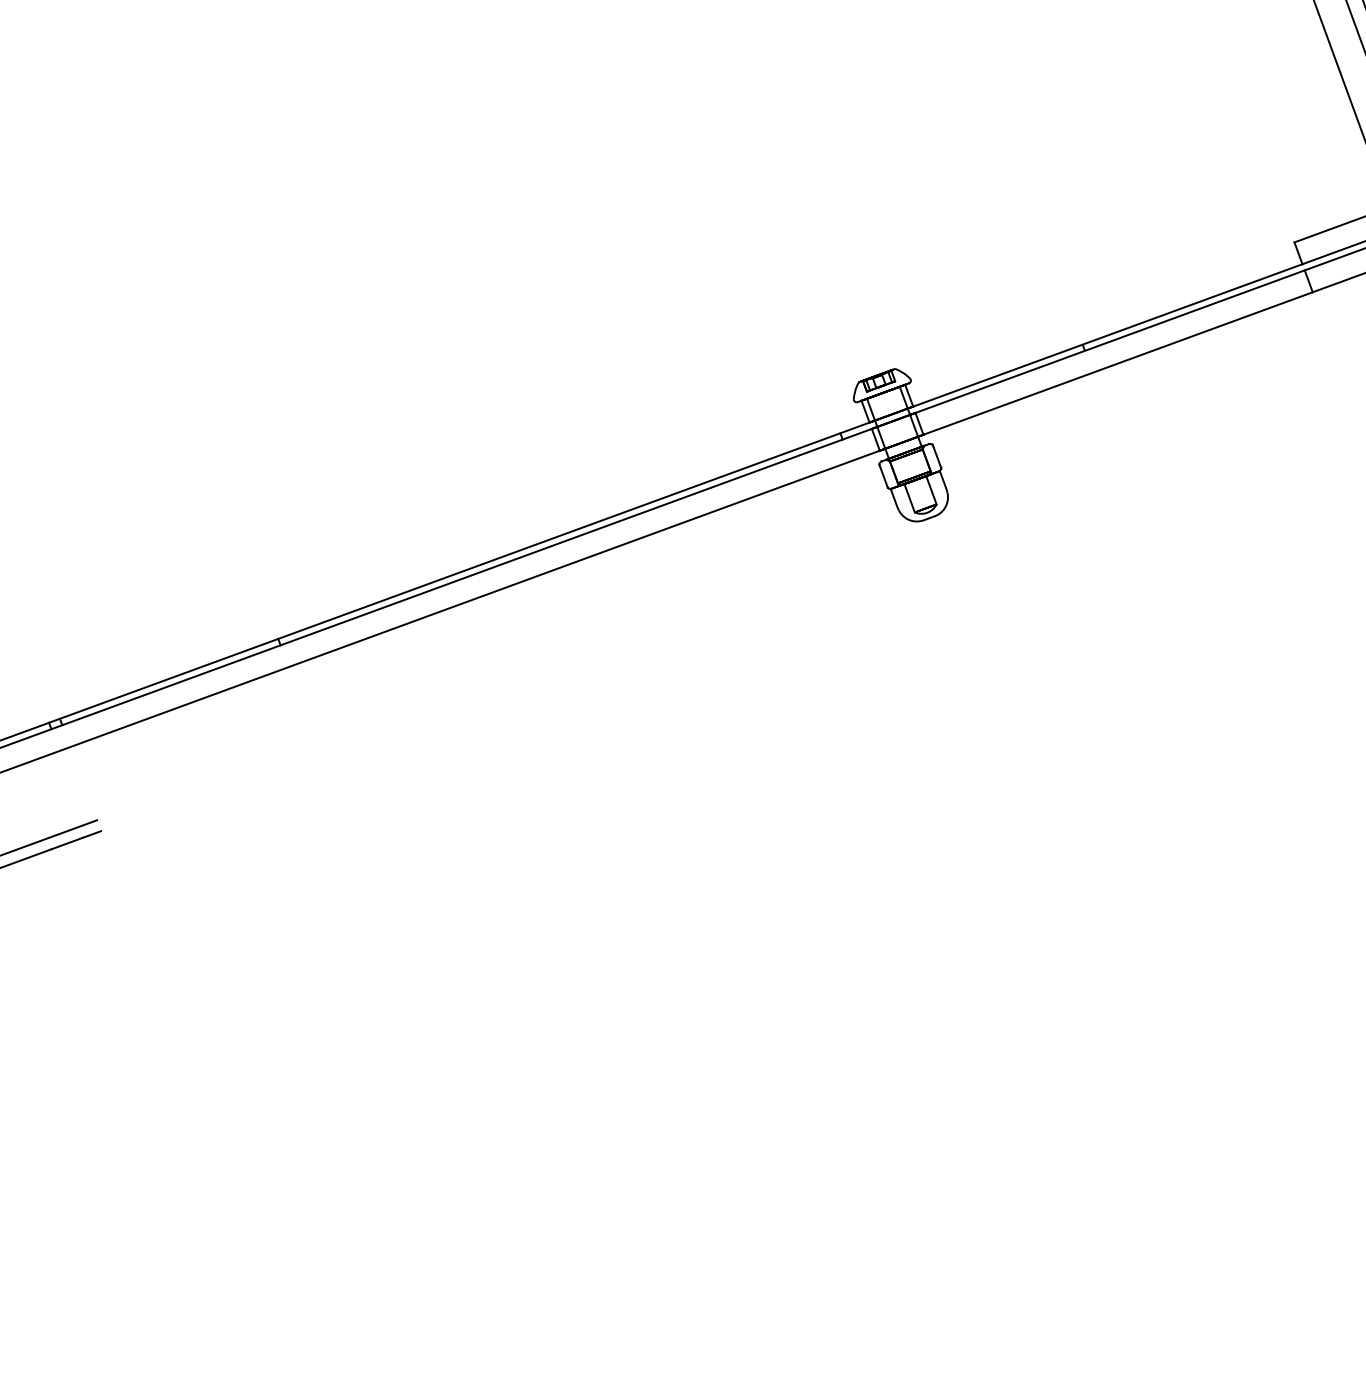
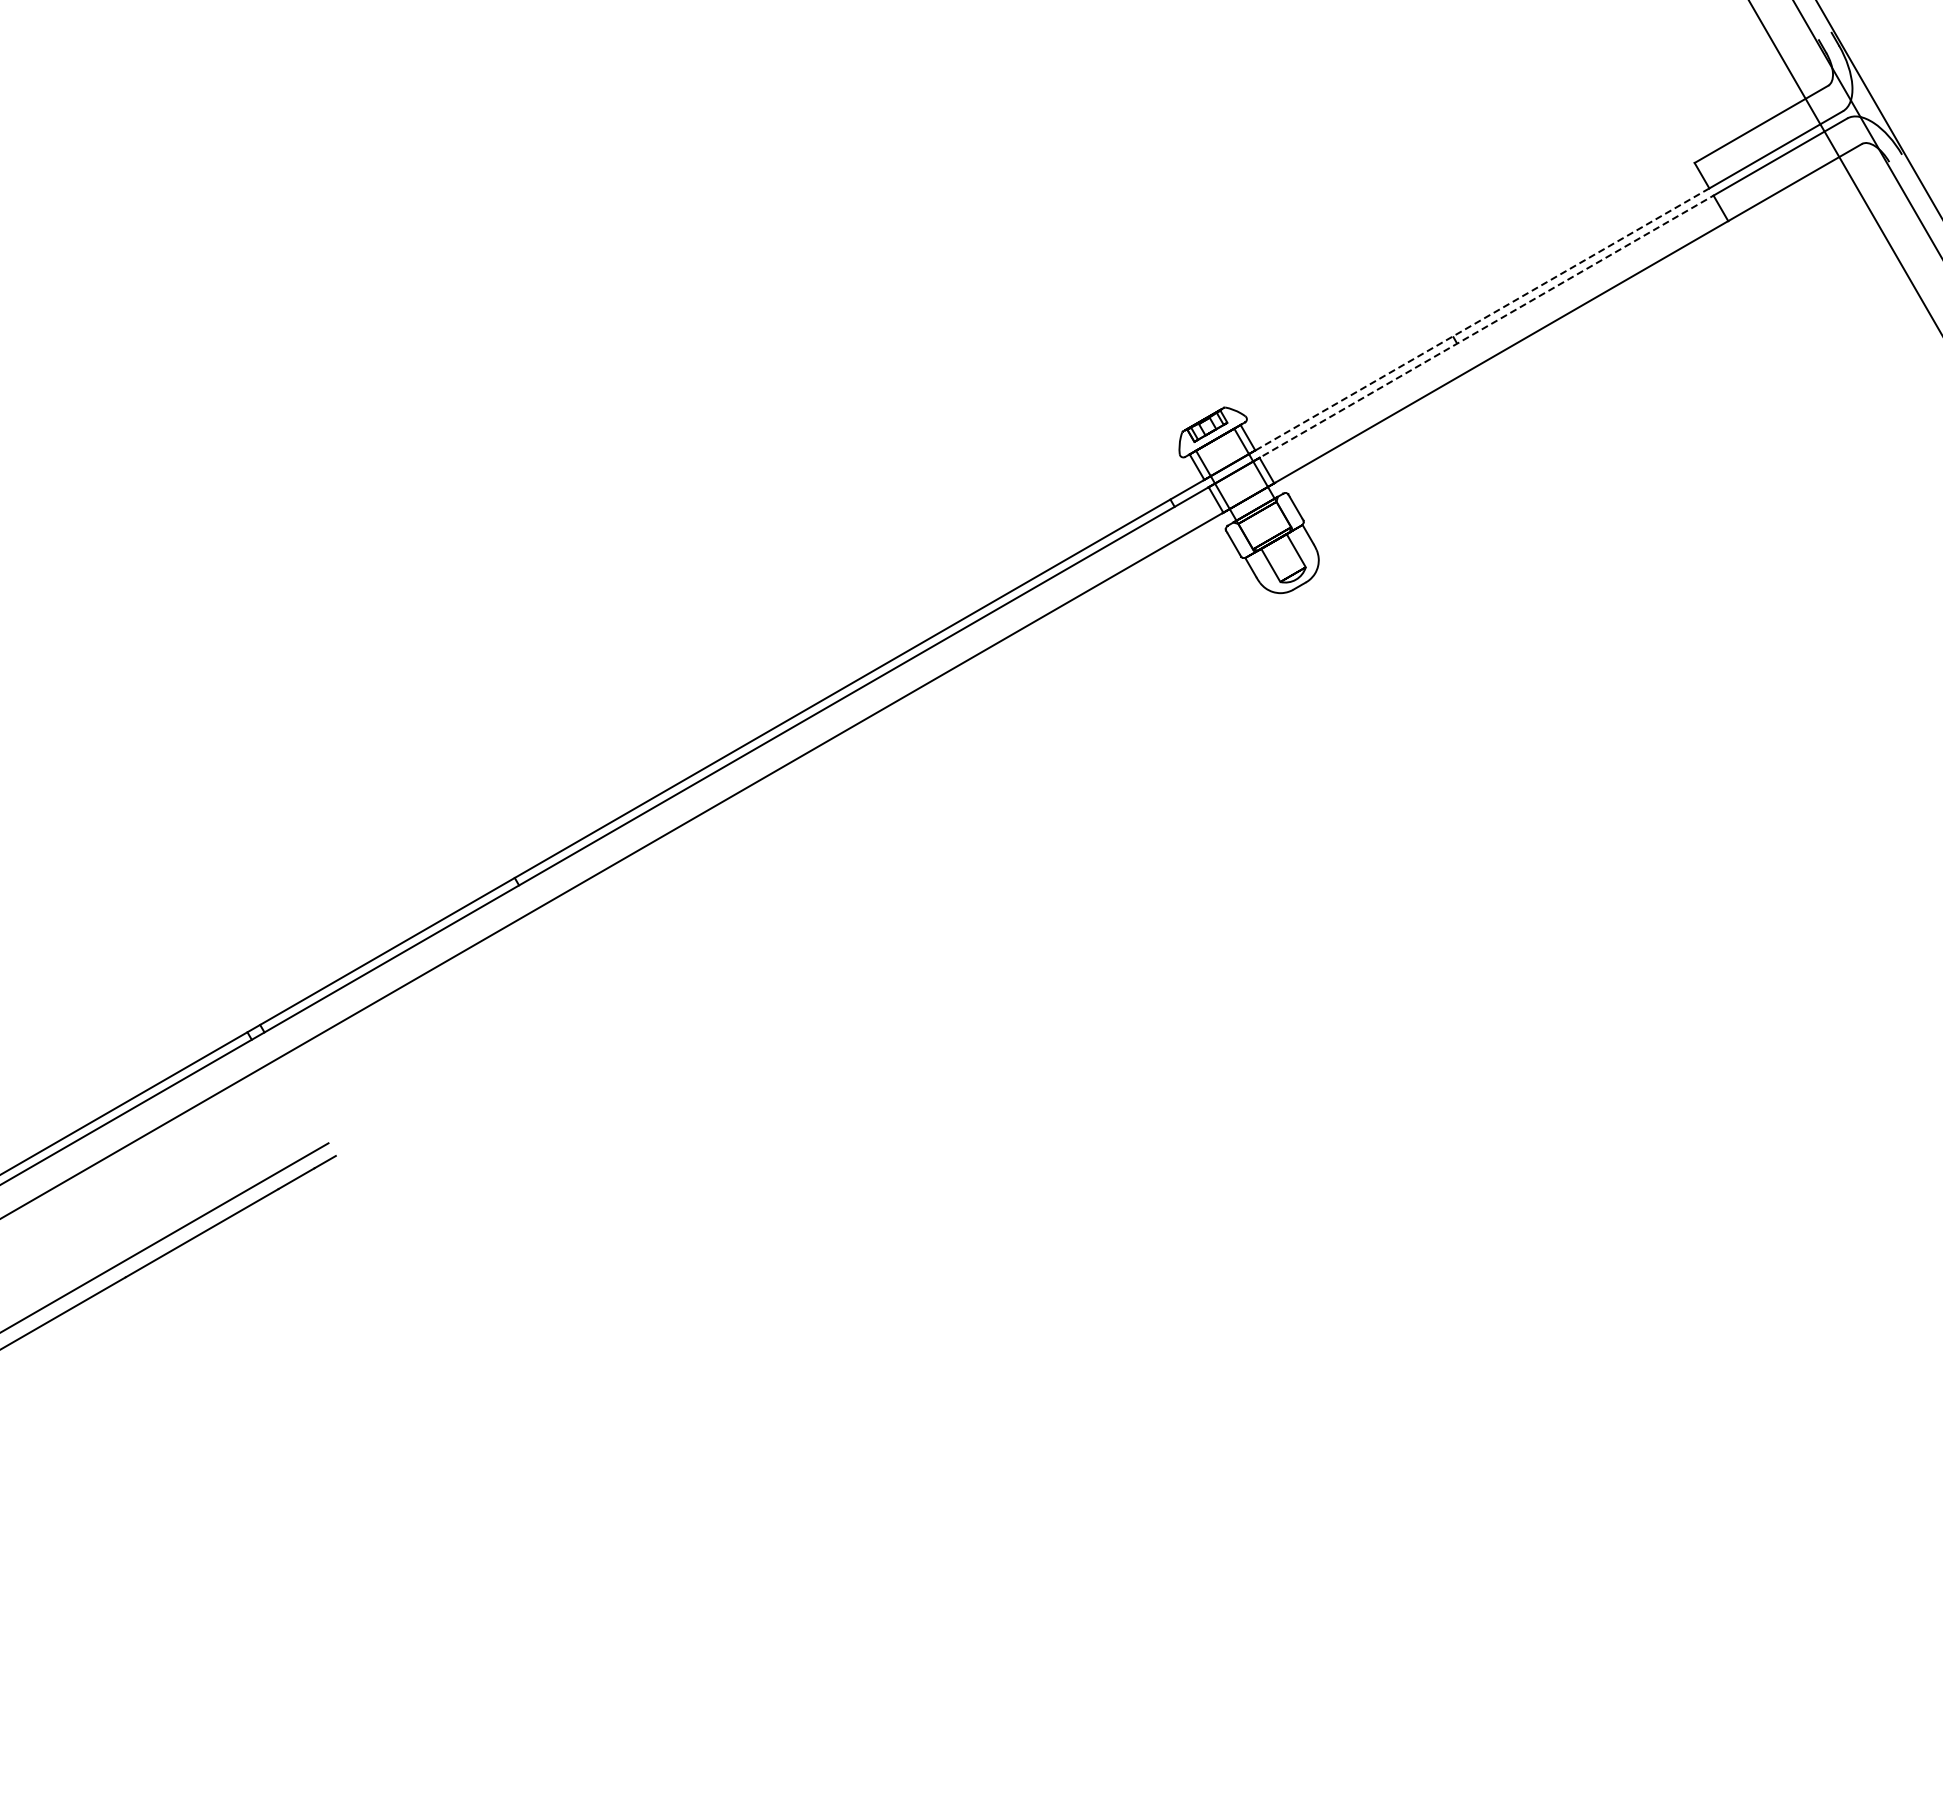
line: (1105, 336) -> (1479, 321), solid -> dashed
line: (1107, 342) -> (1483, 328), solid -> dashed

